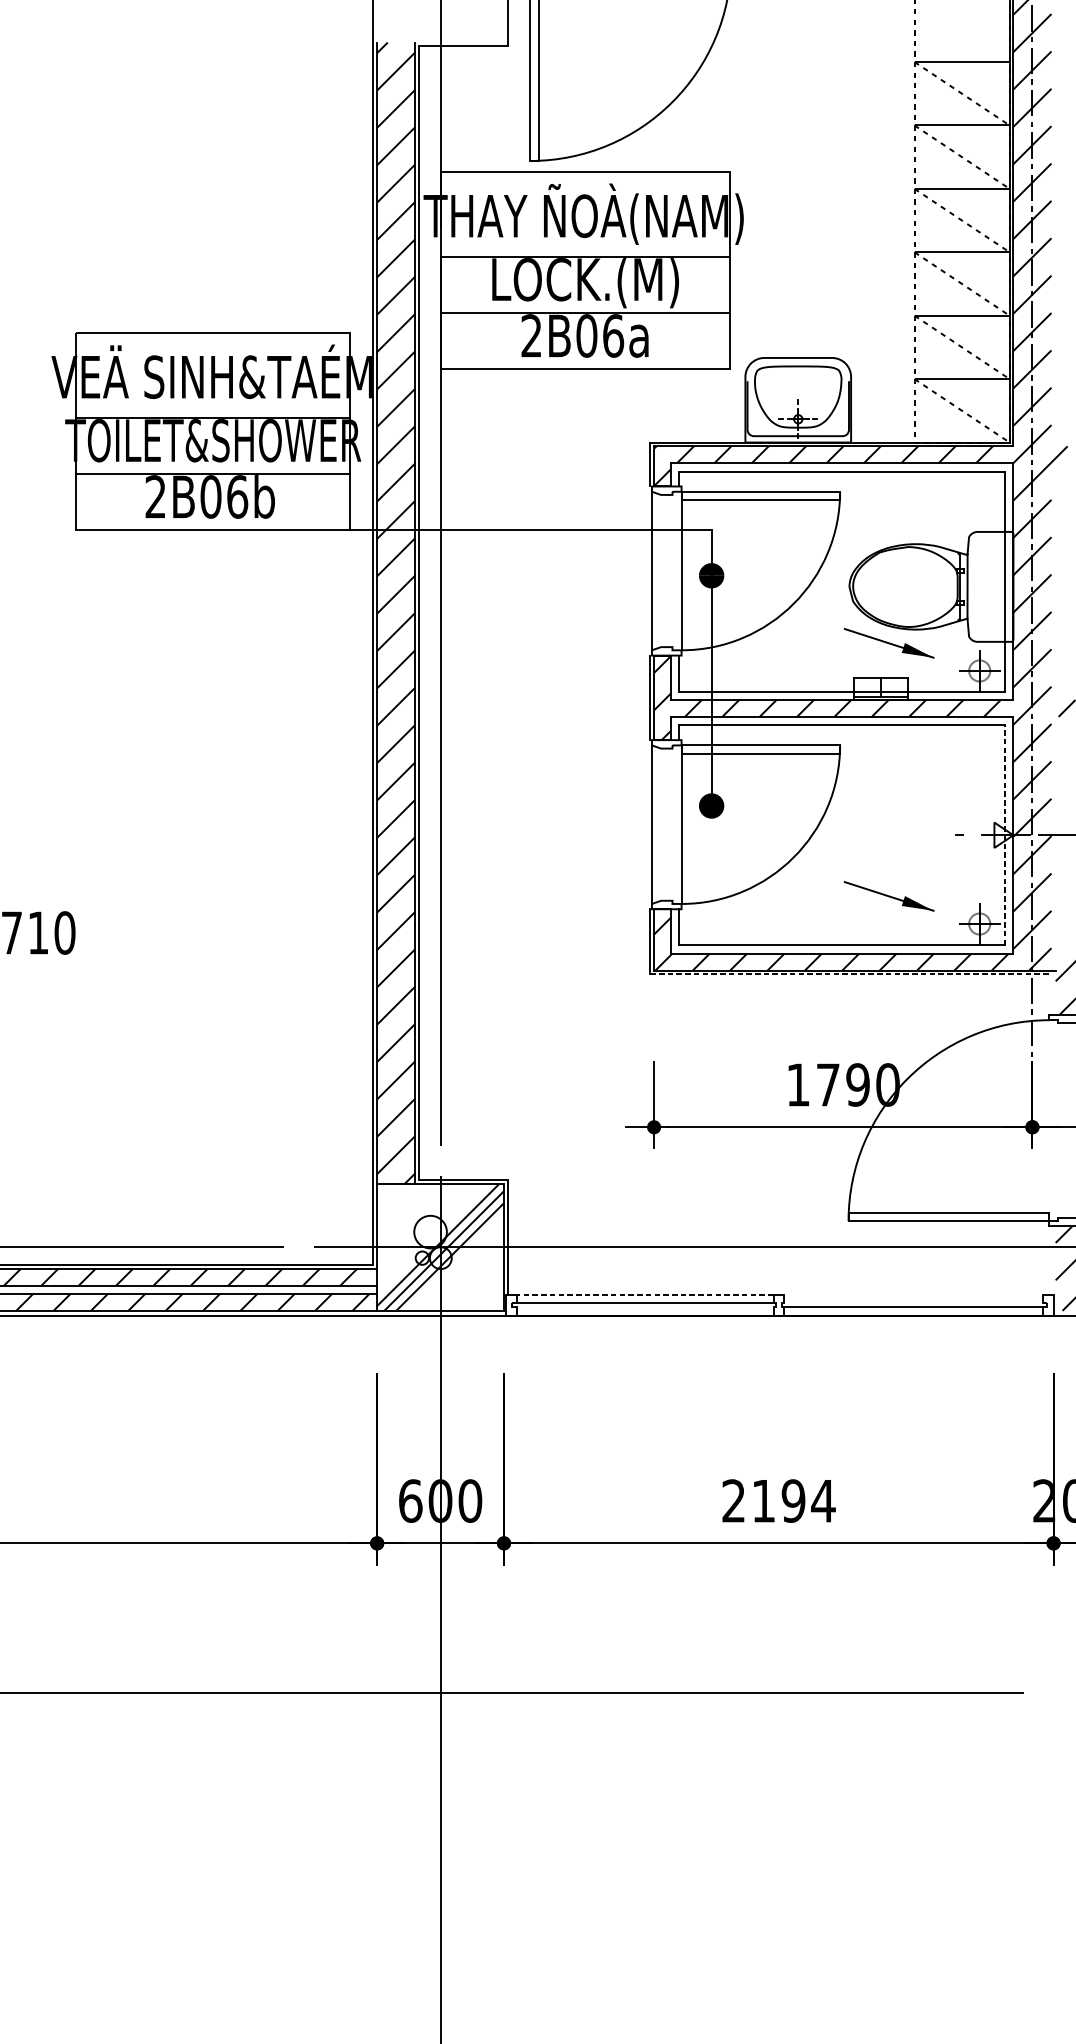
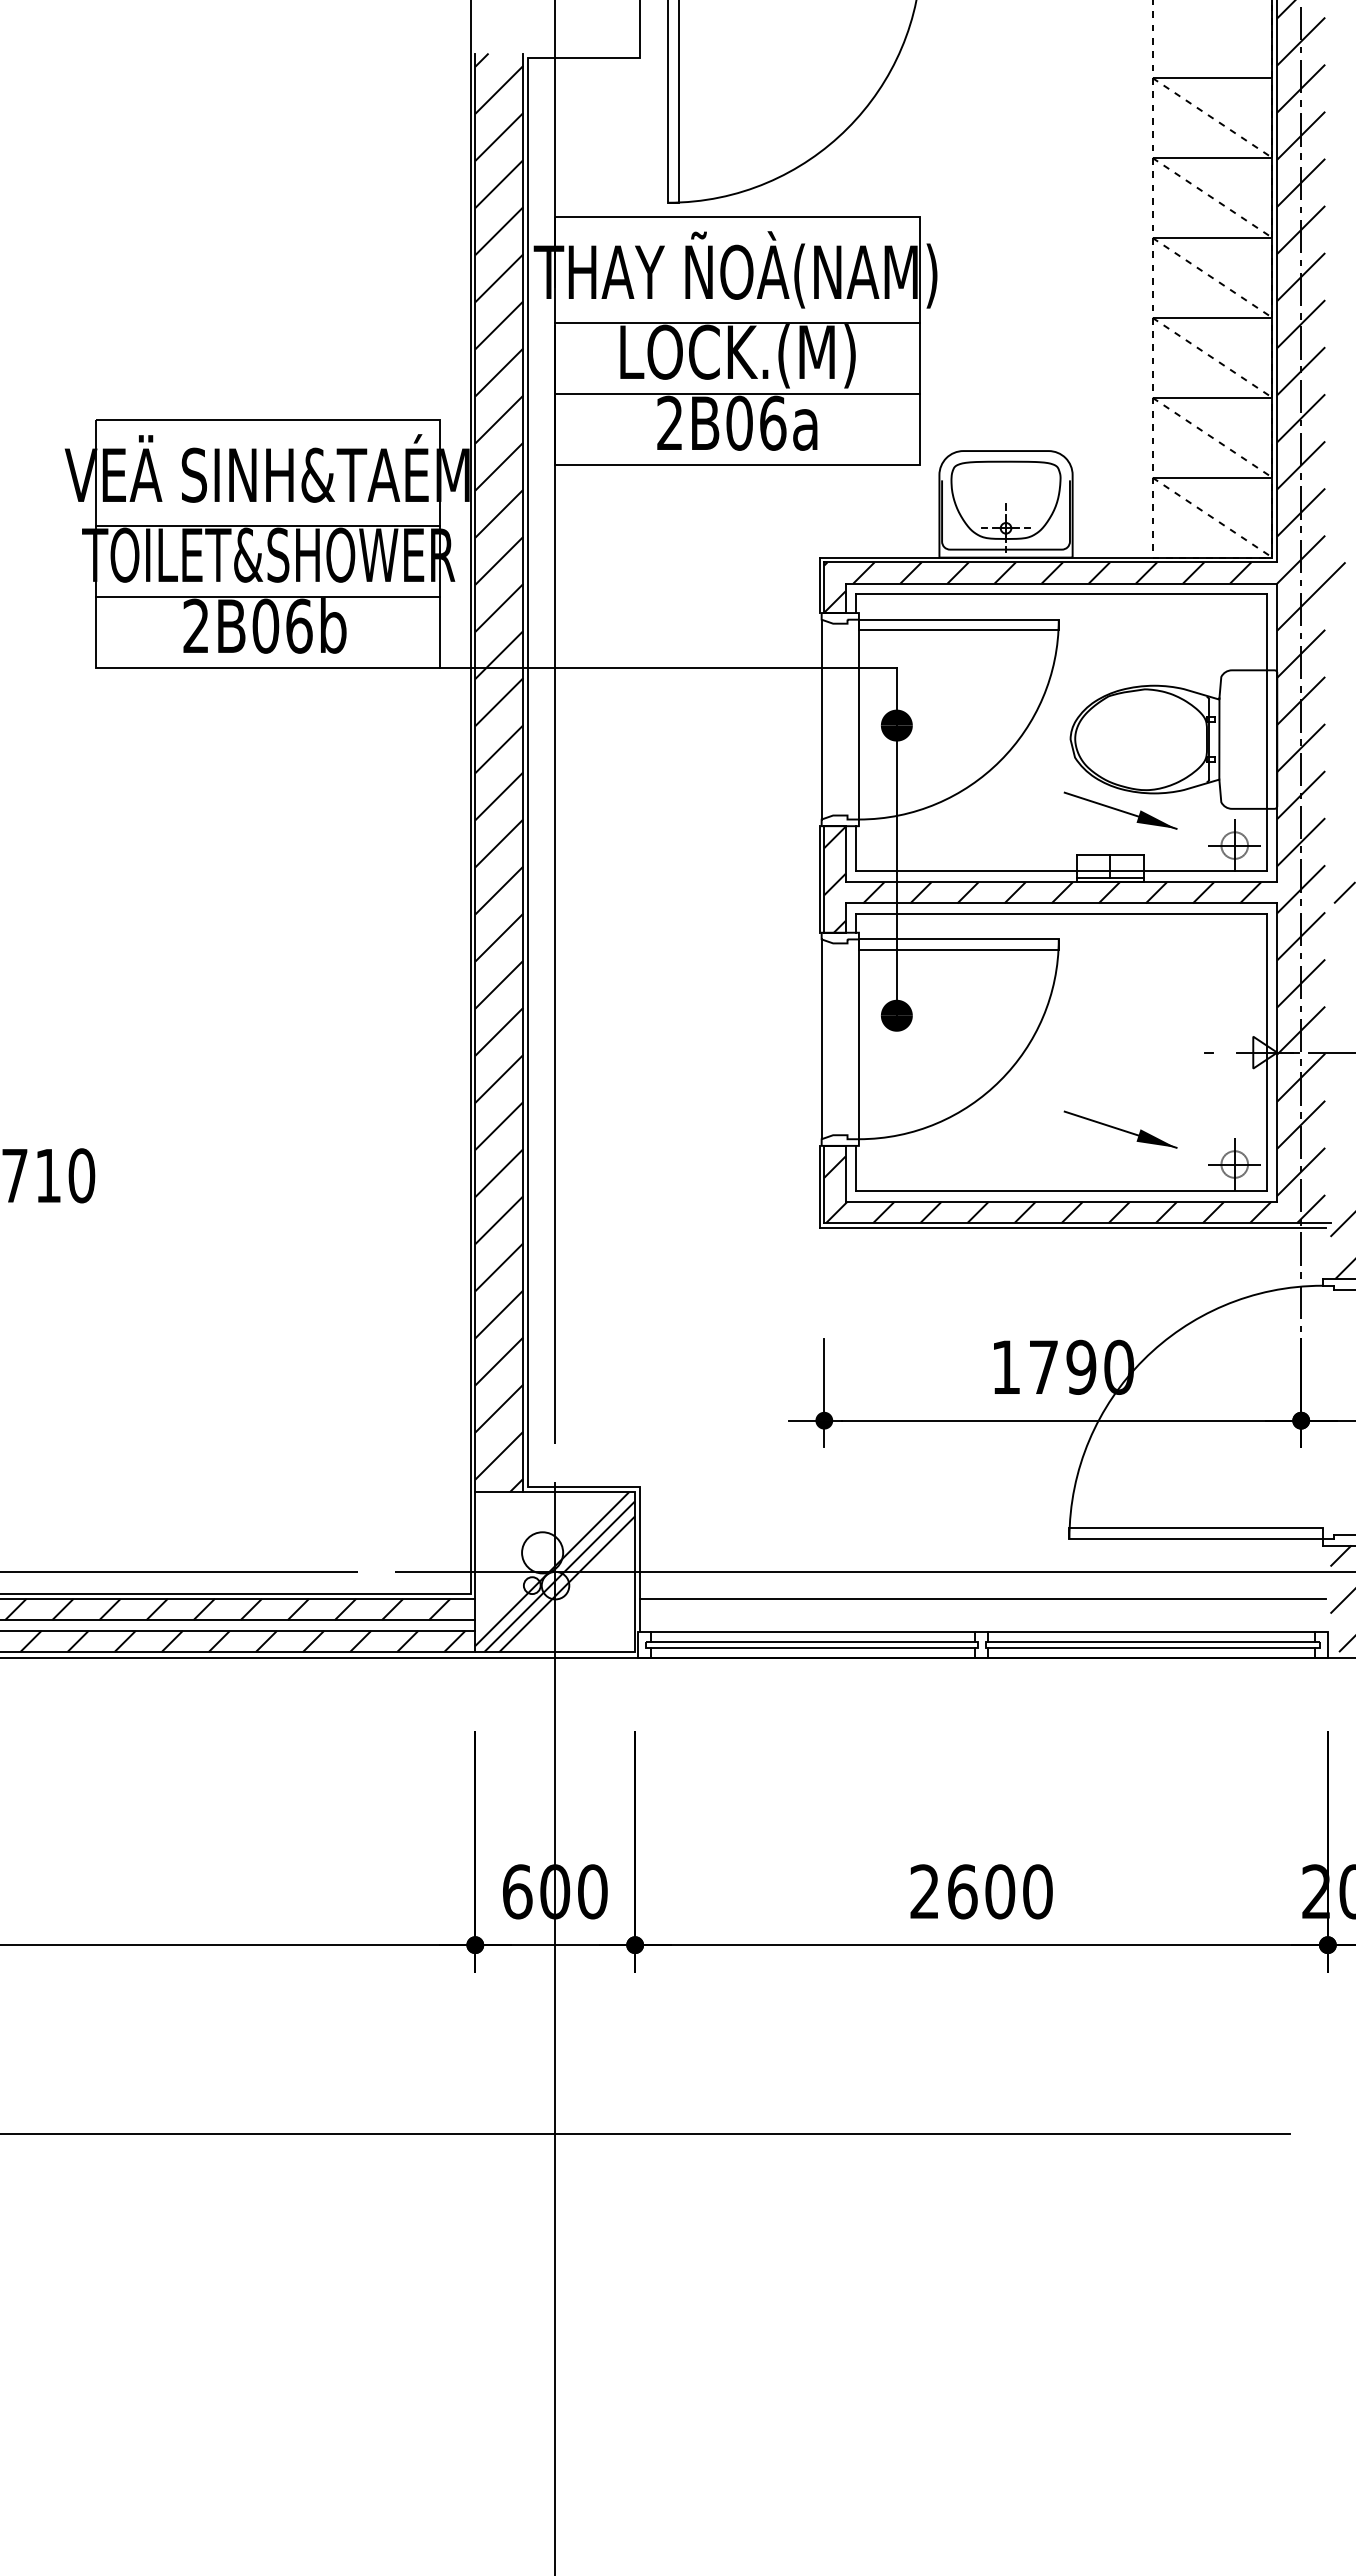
line: (1004, 835) -> (1266, 1052), dashed -> solid
line: (851, 973) -> (1073, 1227), dashed -> solid
line: (779, 1269) -> (982, 1599), added
line: (645, 1294) -> (813, 1631), dashed -> solid
line: (913, 1294) -> (1151, 1631), added
line: (913, 1303) -> (1151, 1642), added
line: (644, 1307) -> (812, 1647), added
text: (793, 1500) -> (1000, 1891), 2194 -> 2600

